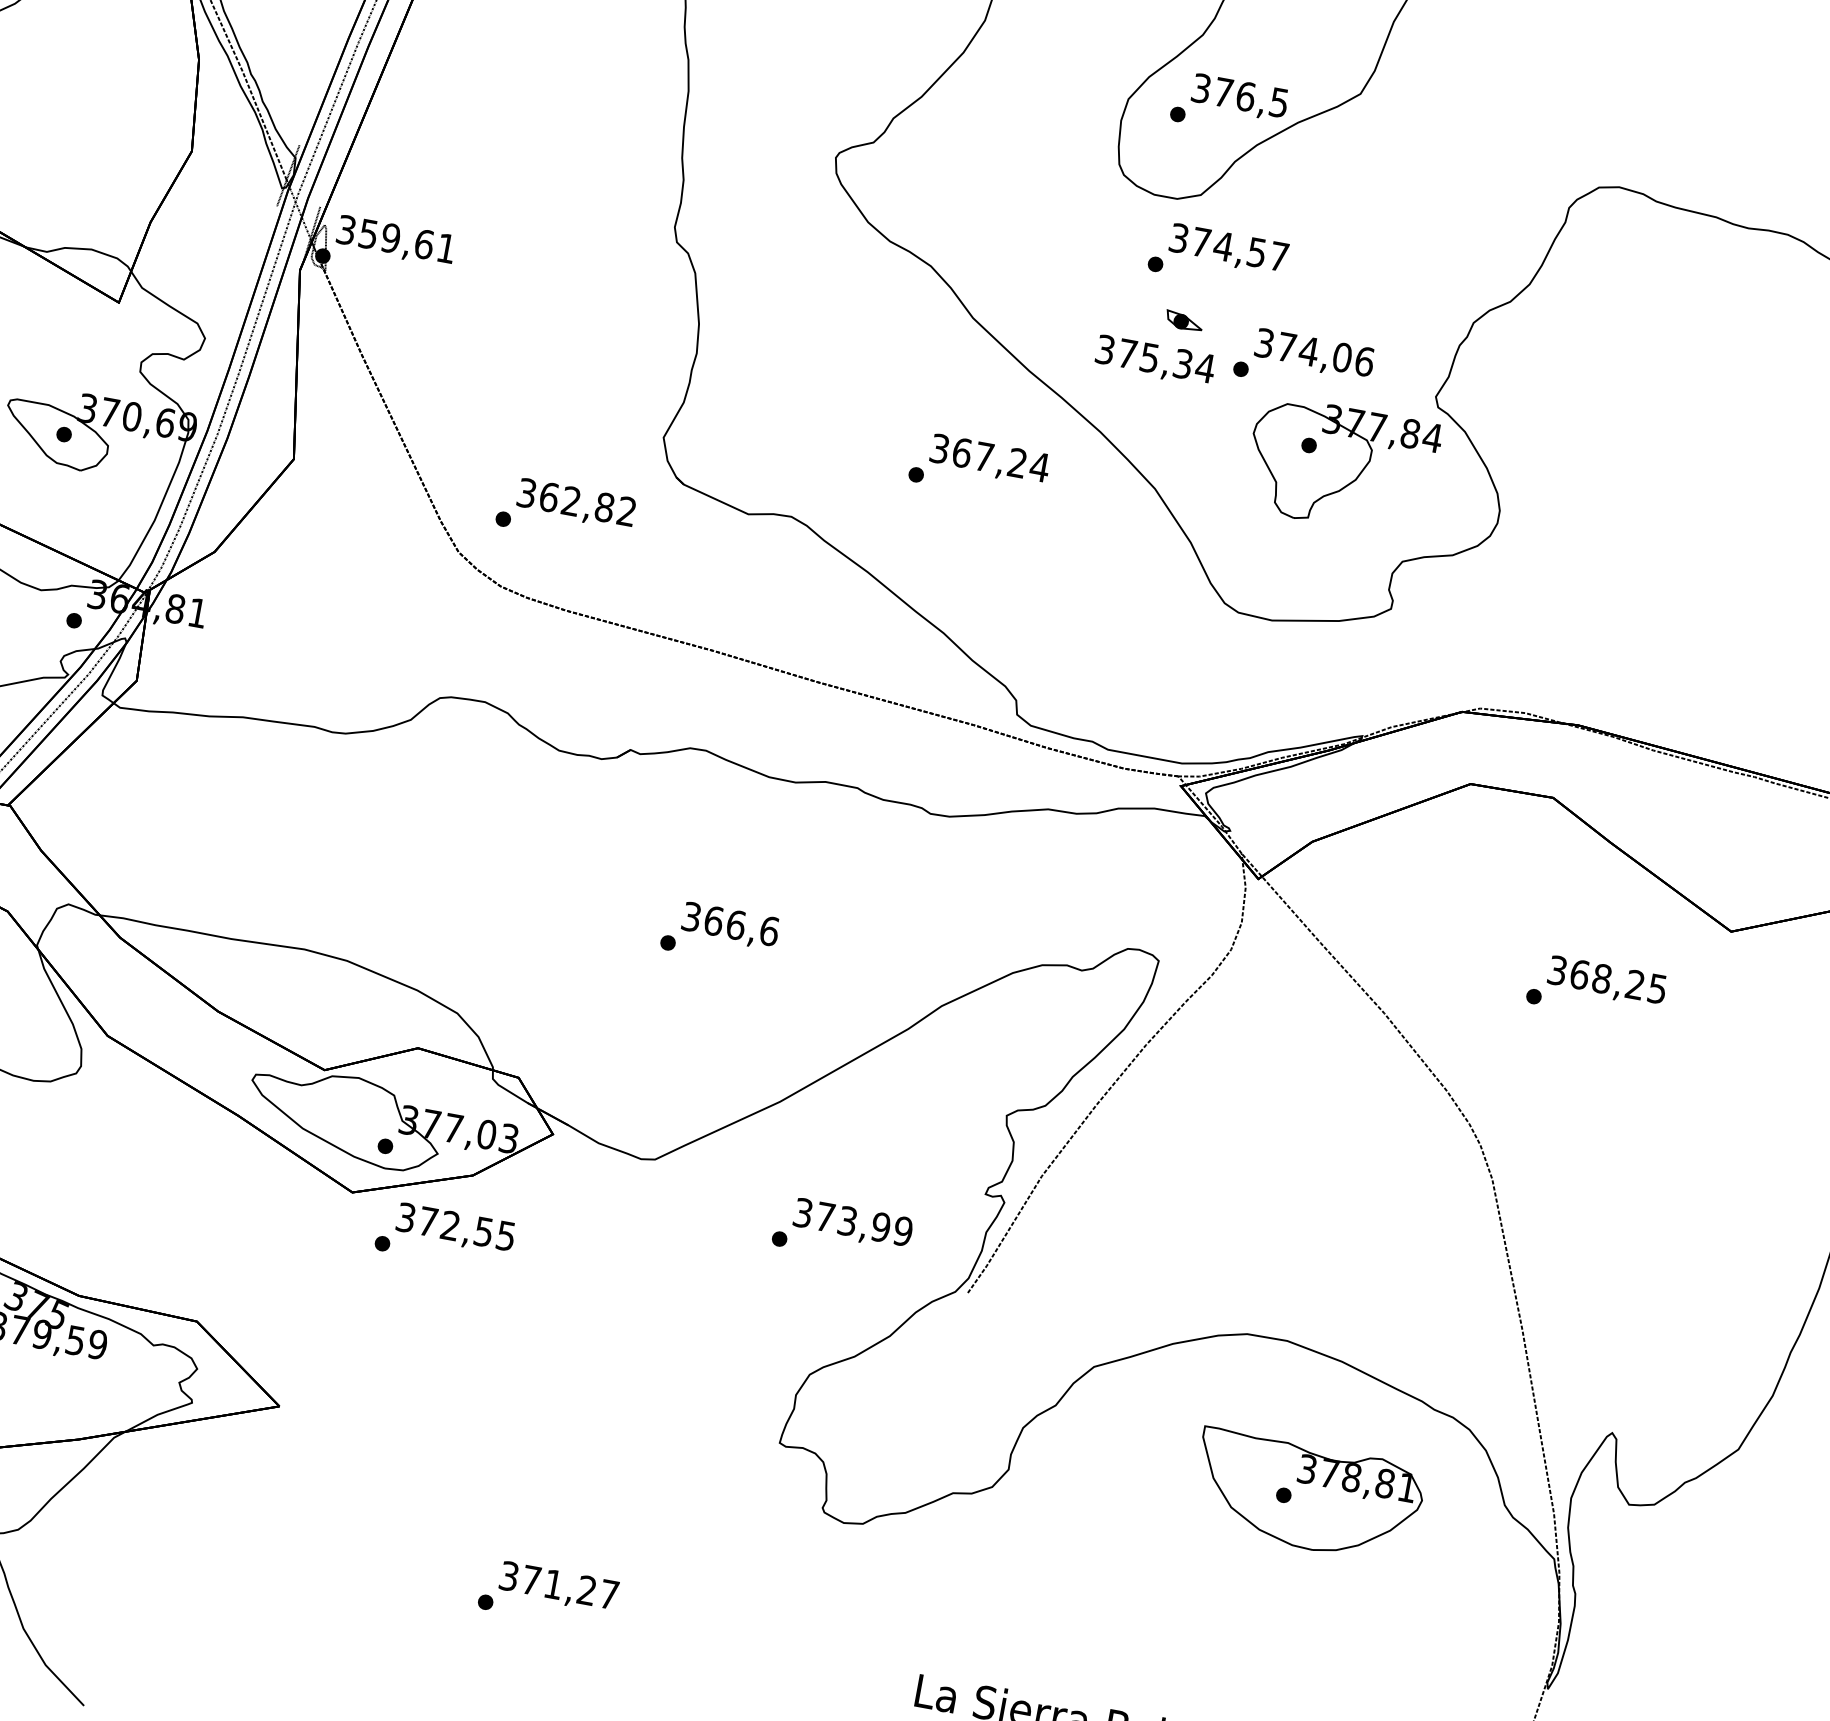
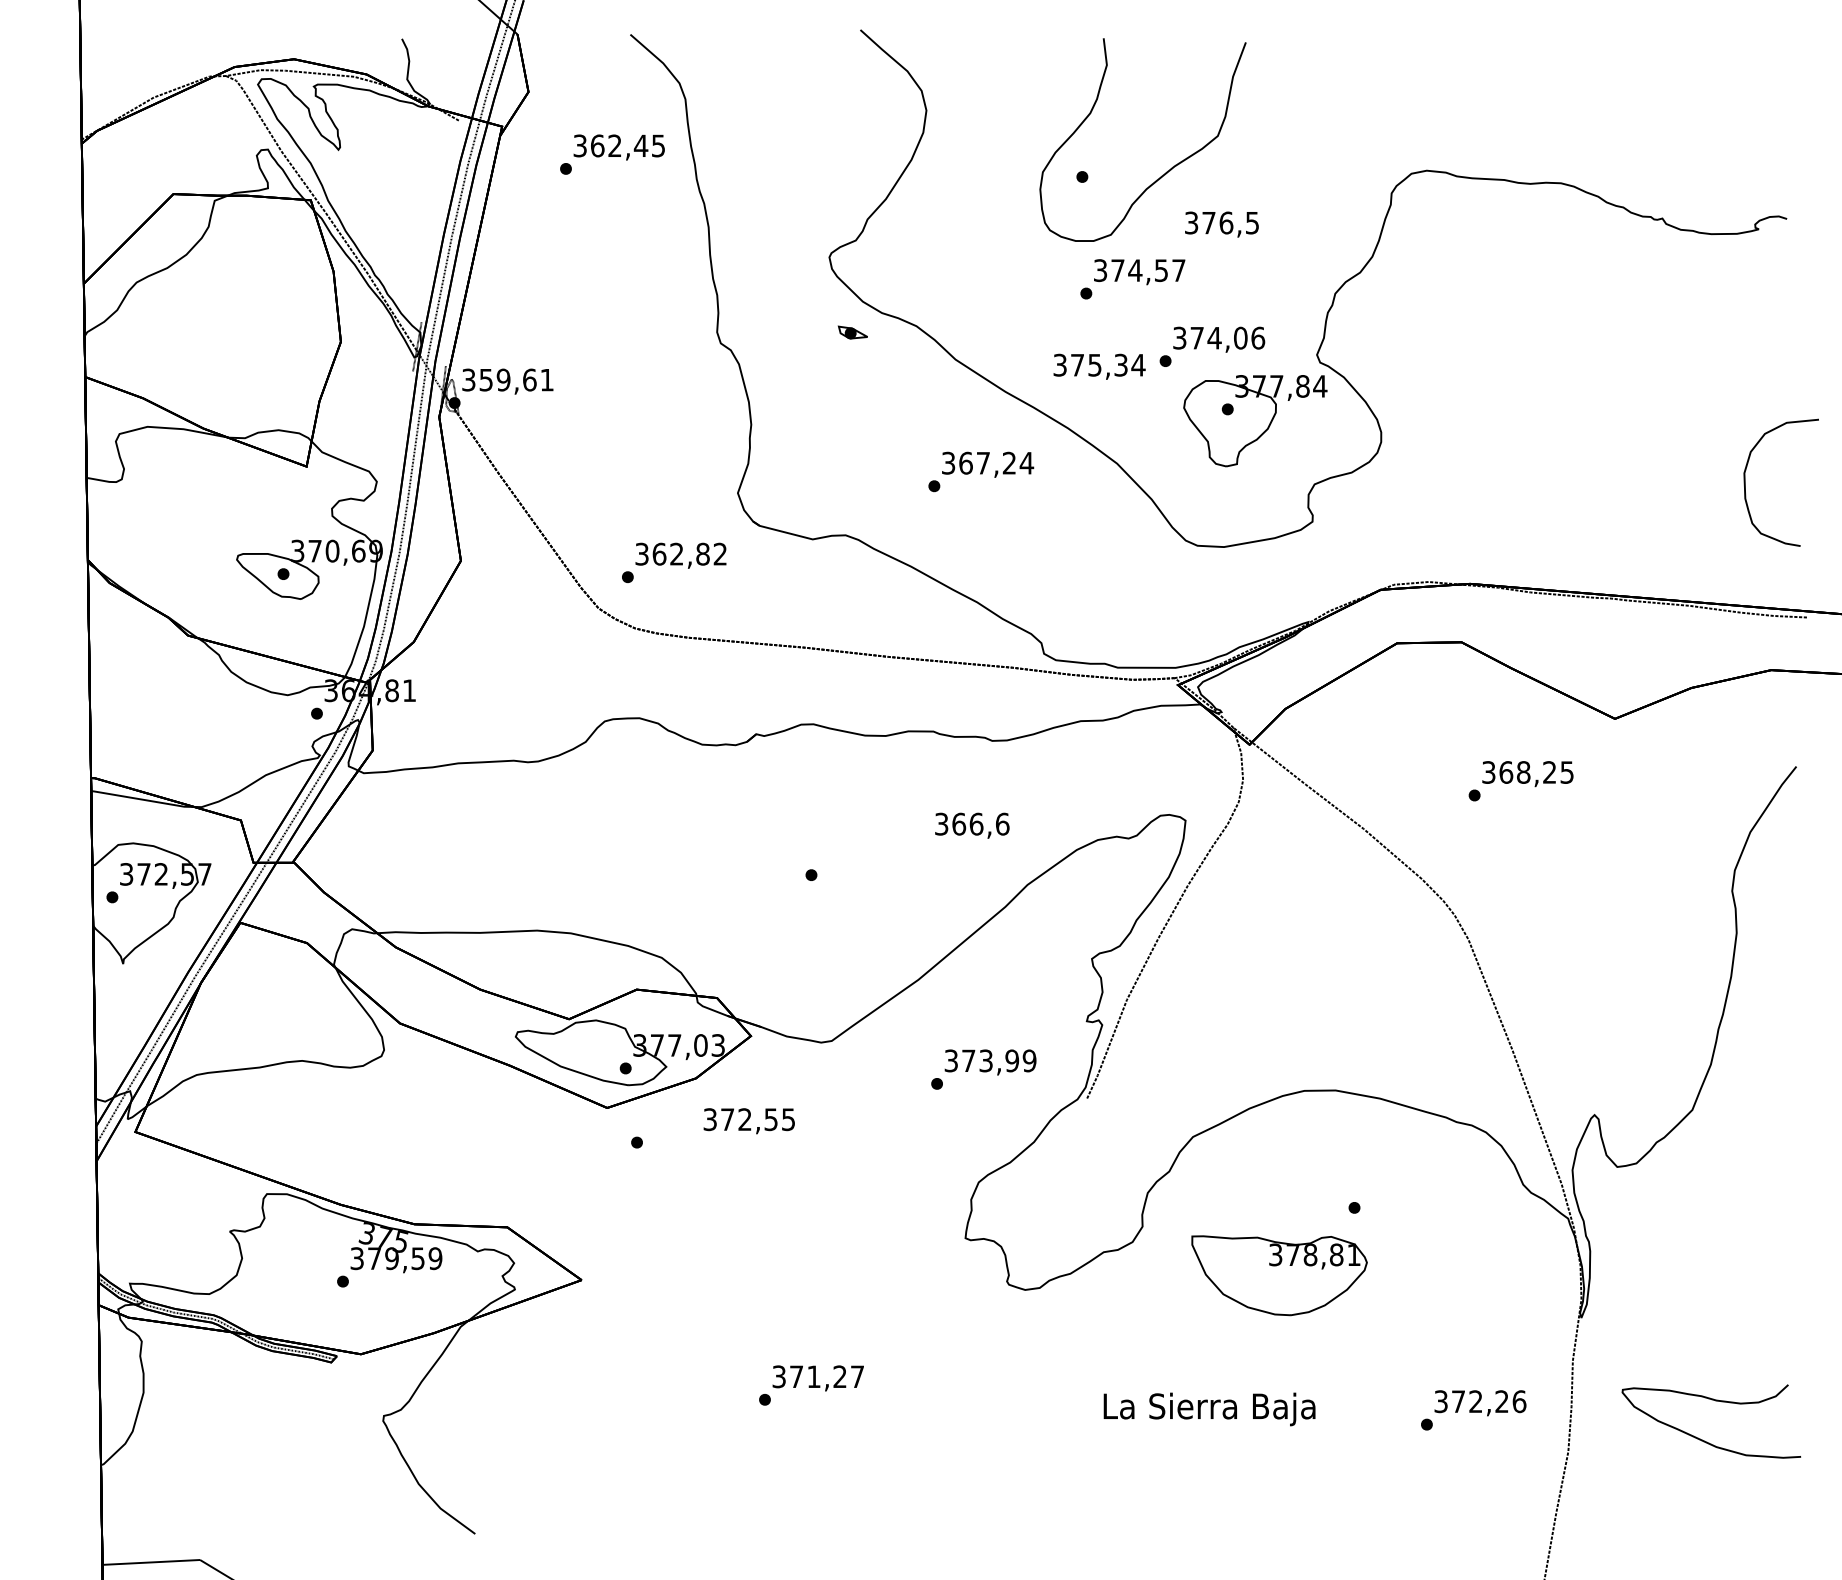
text: (1239, 97) -> (1221, 224), moved
part: (1183, 320) -> (852, 332), moved
text: (730, 925) -> (972, 825), moved
text: (454, 1229) -> (748, 1121), moved
part: (1307, 1496) -> (1279, 1275), moved

